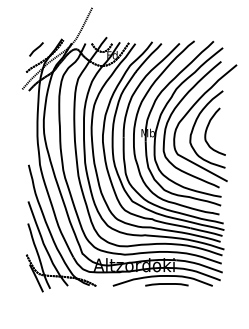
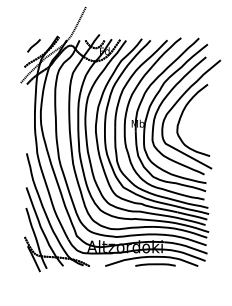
curve: (207, 130) -> (193, 121), removed

